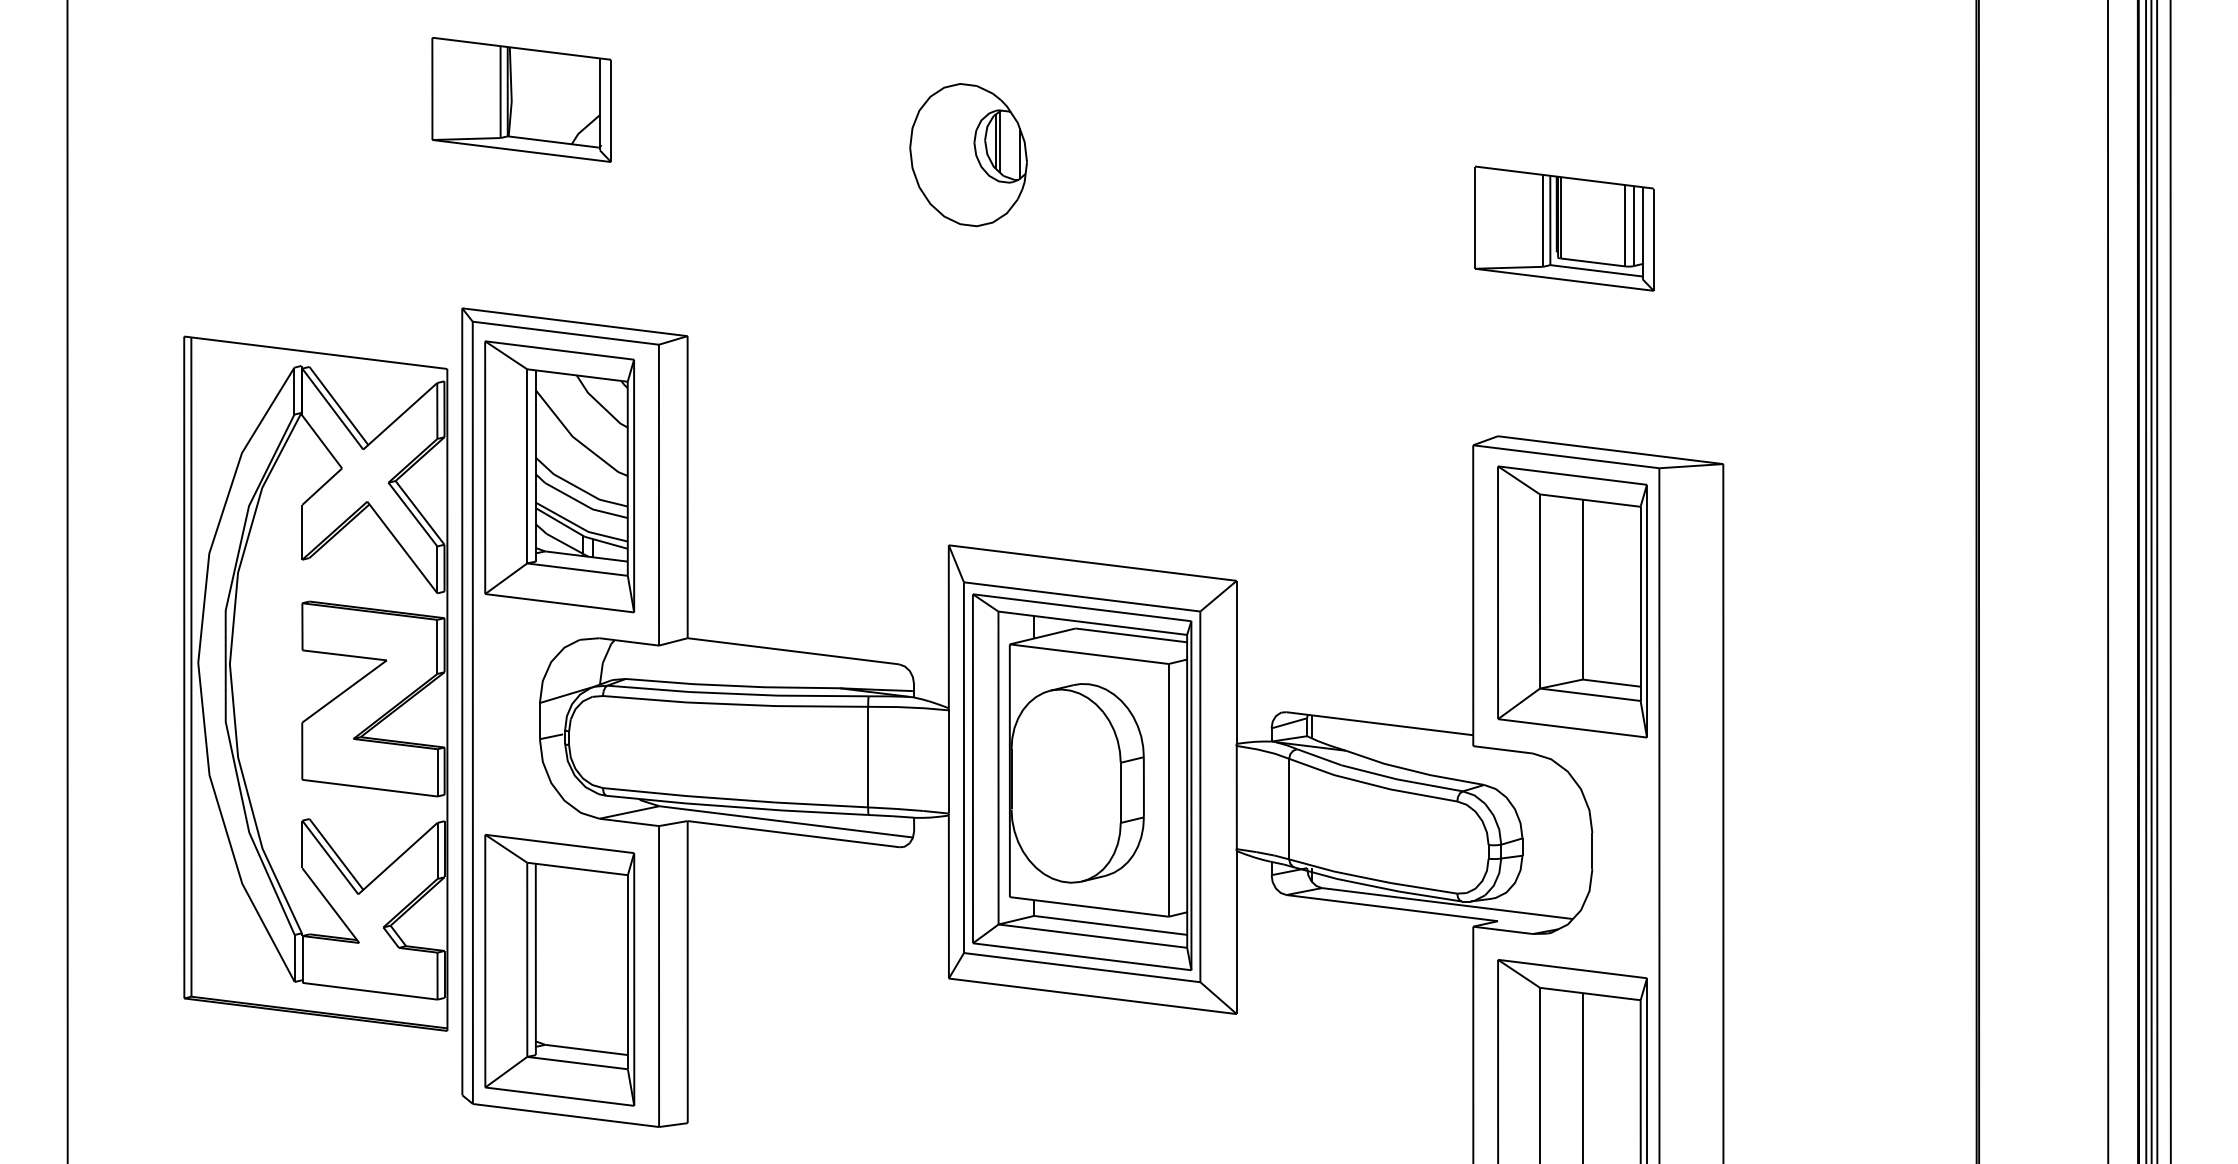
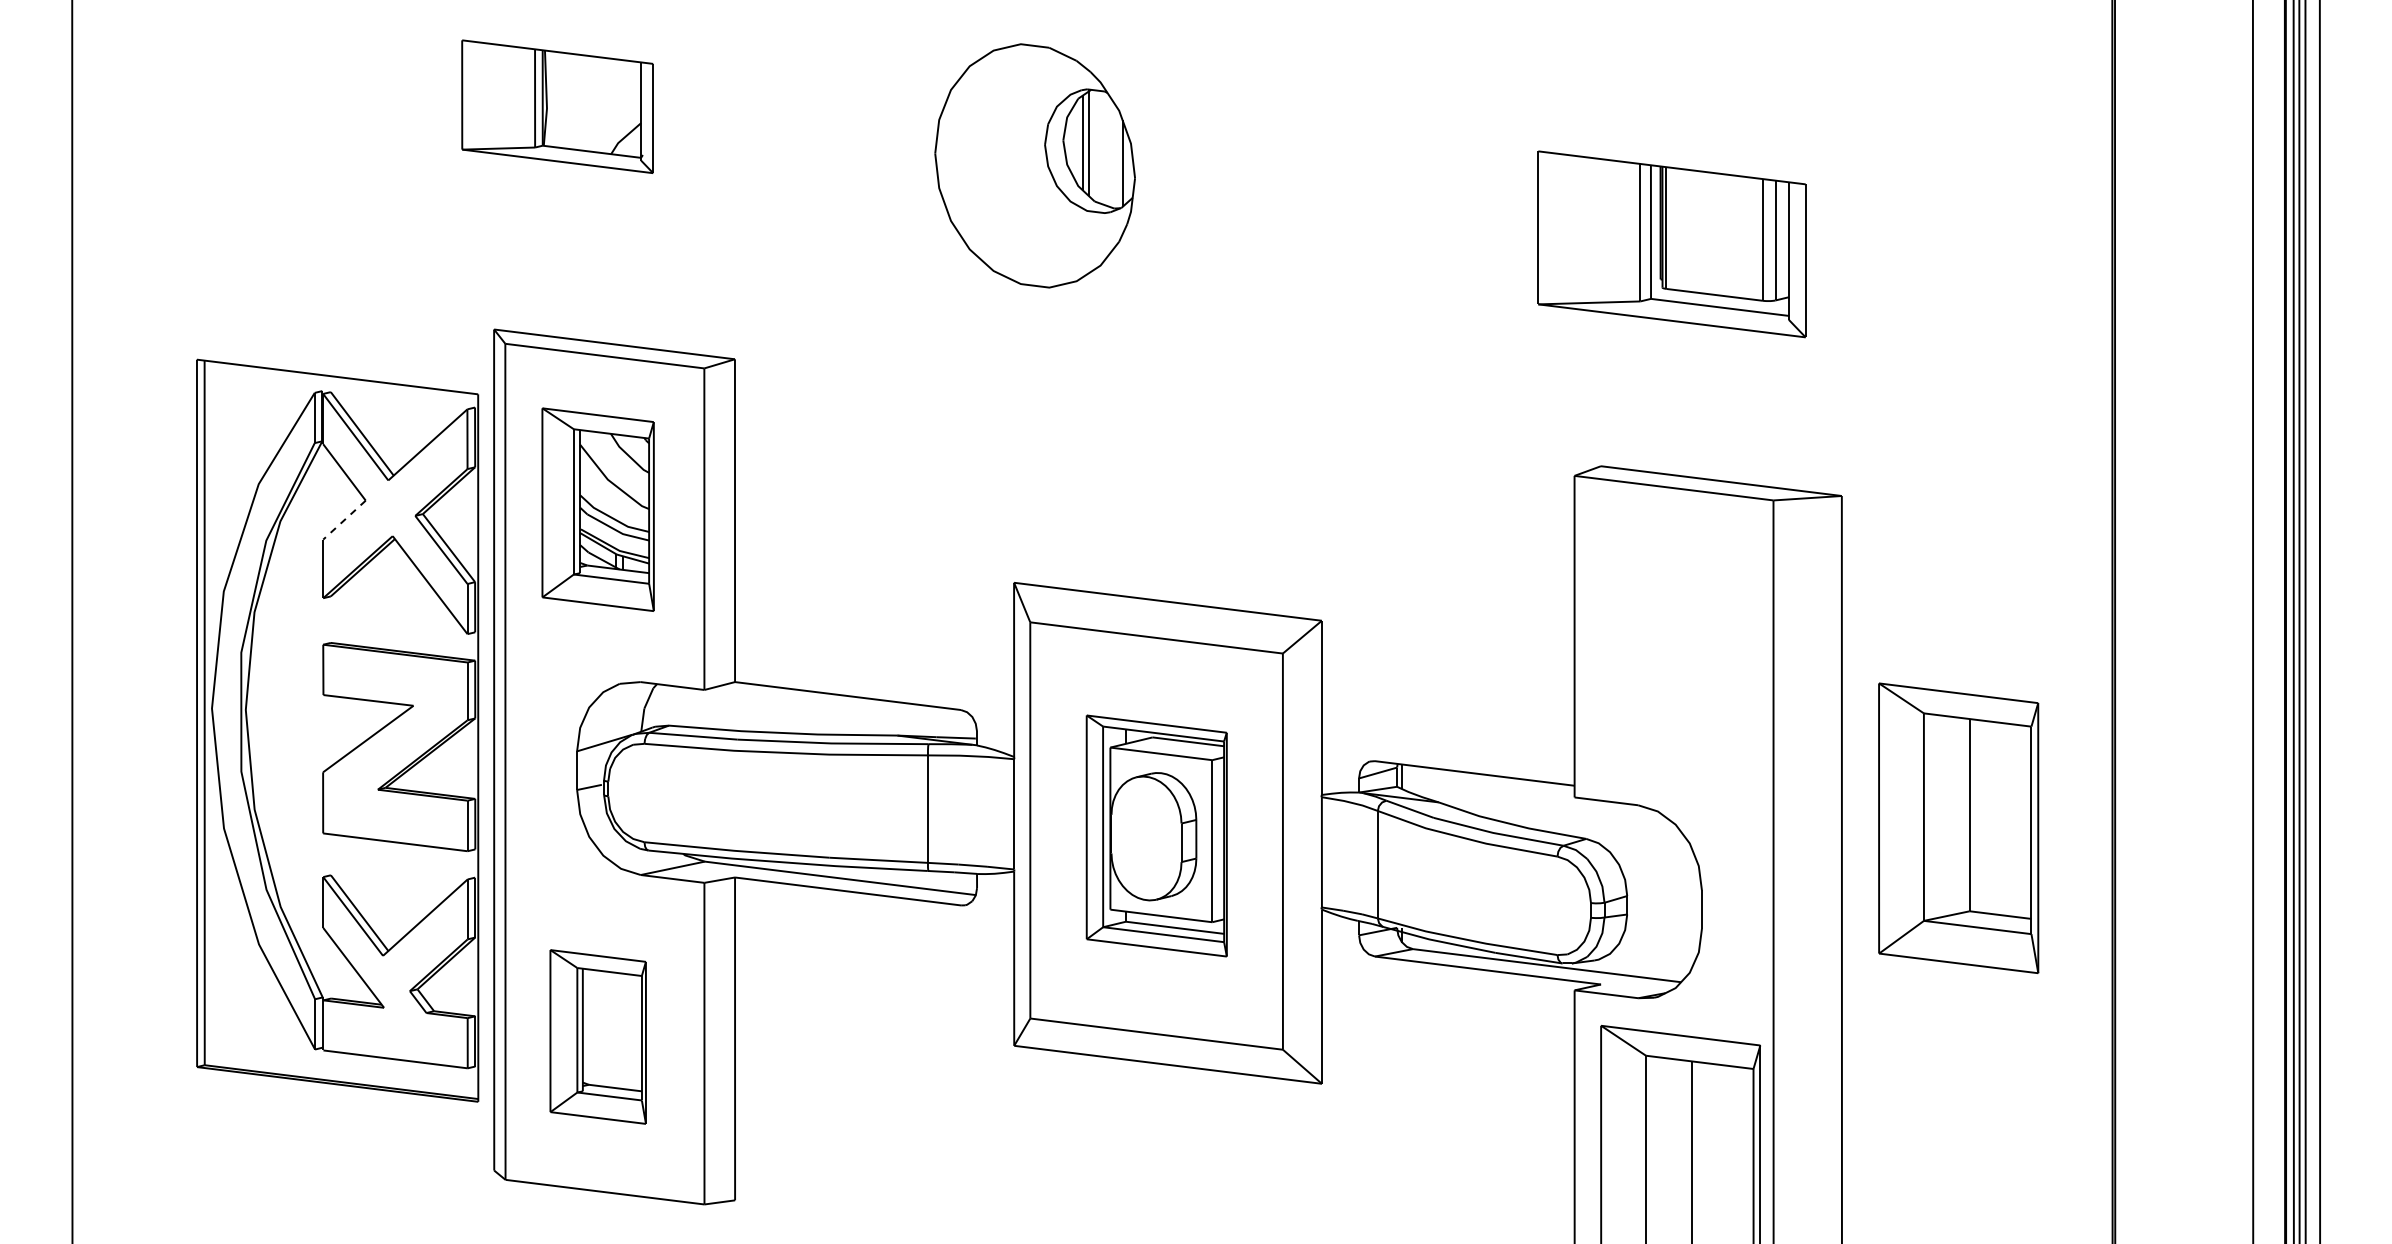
part: (968, 154) -> (1035, 165), size x1.6
part: (1563, 228) -> (1671, 244), size x1.4
part: (558, 476) -> (597, 509), size x0.7
line: (322, 487) -> (344, 520), solid -> dashed
part: (1572, 601) -> (1958, 827), moved
part: (1082, 781) -> (1156, 835), size x0.6
part: (558, 969) -> (597, 1036), size x0.6

